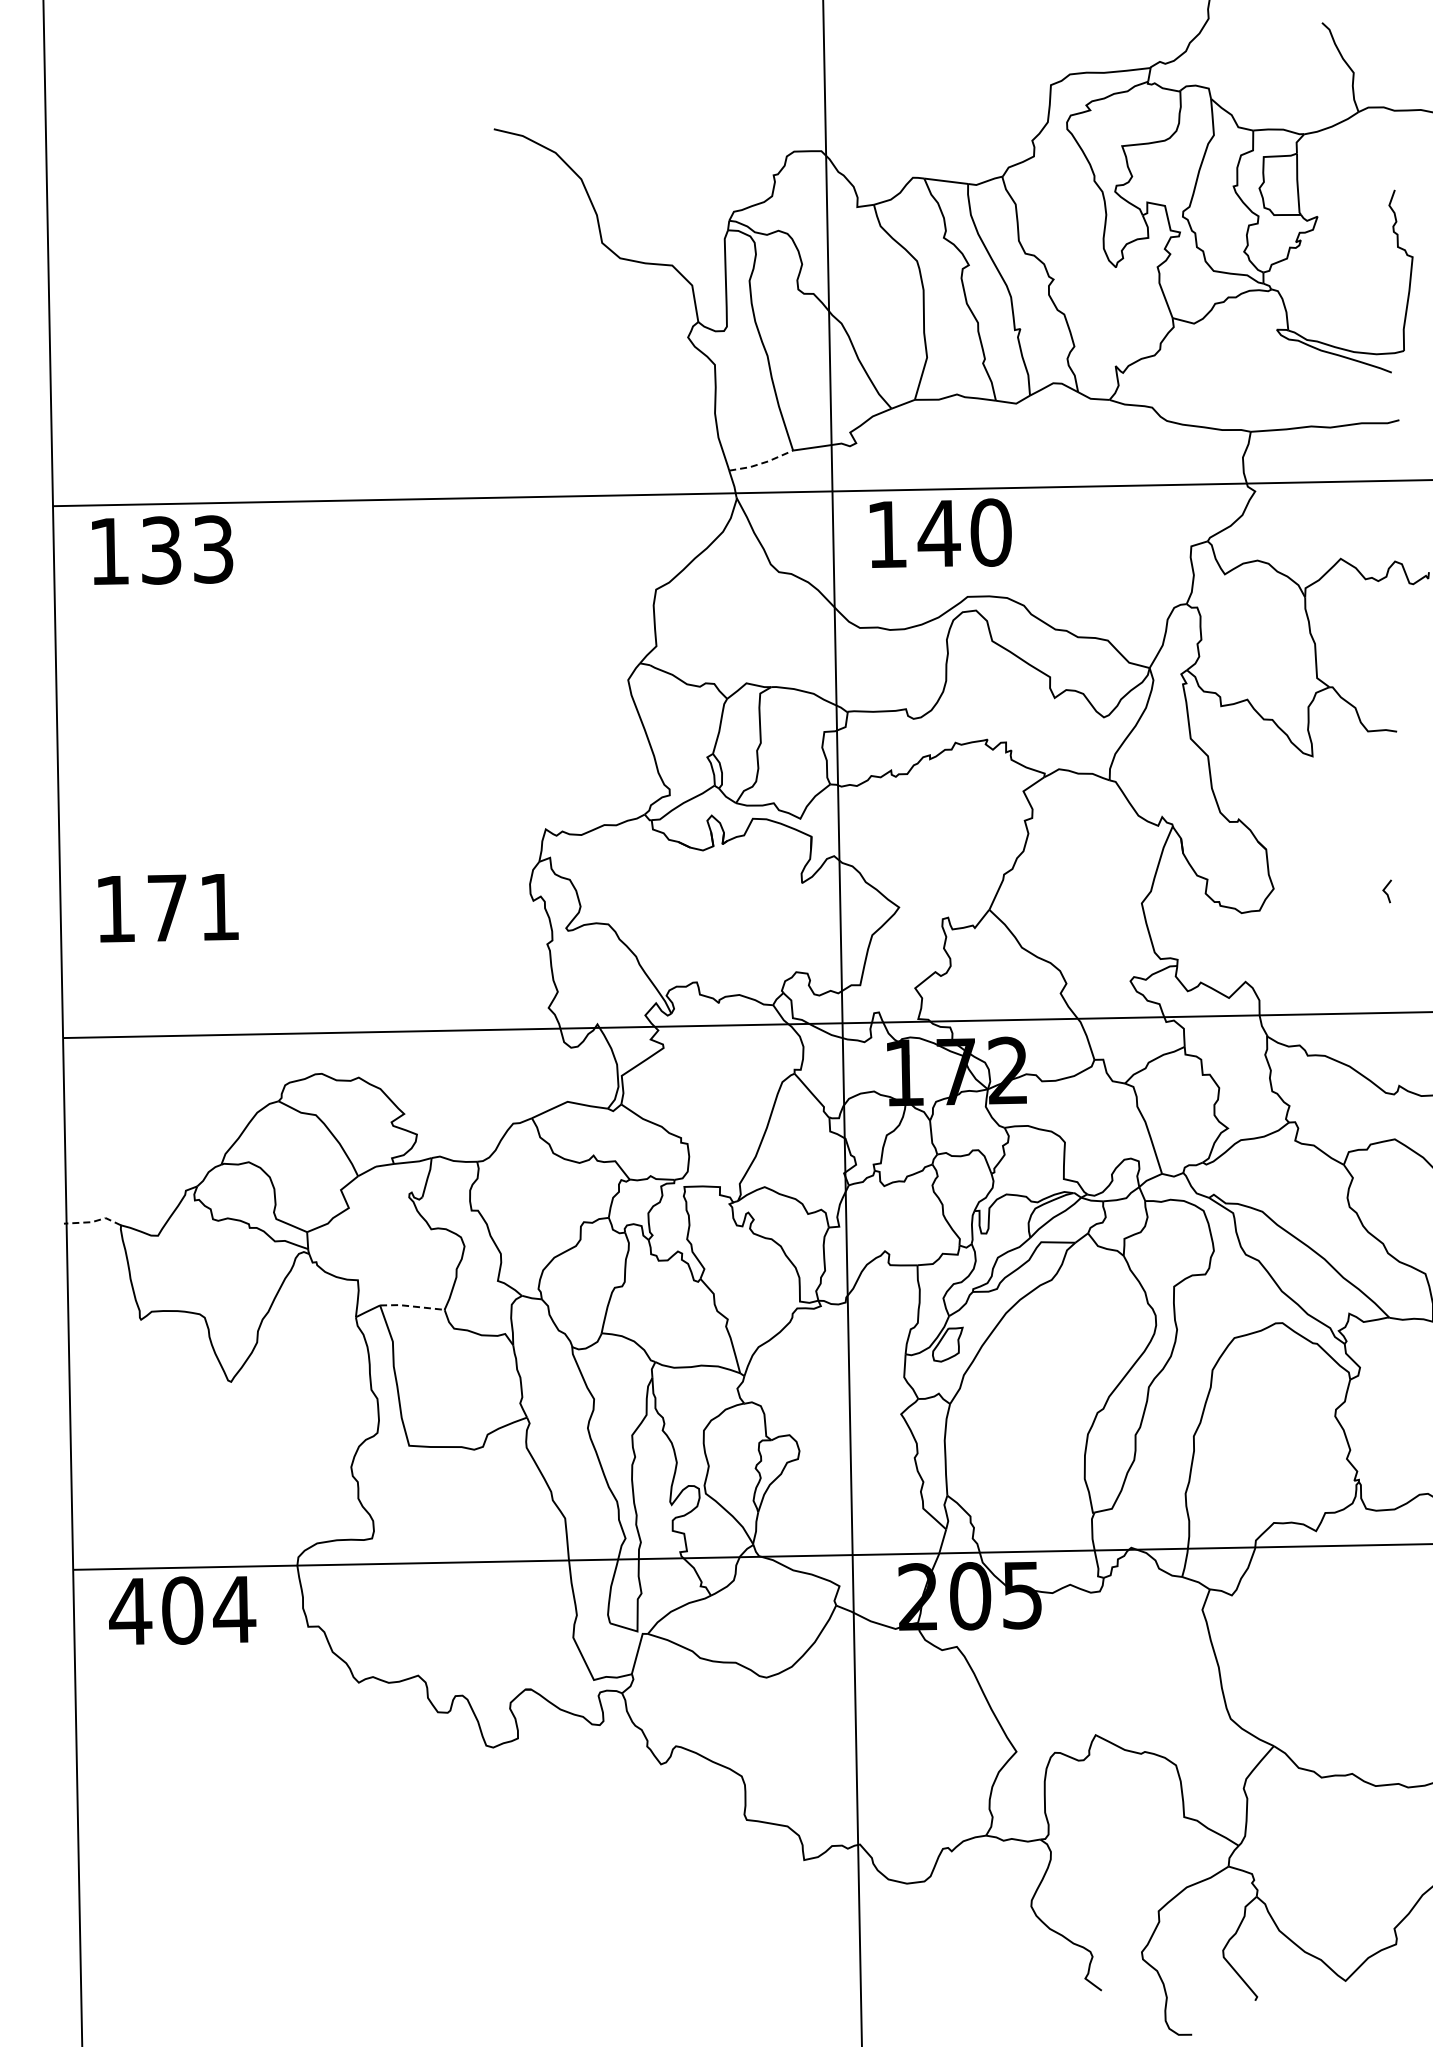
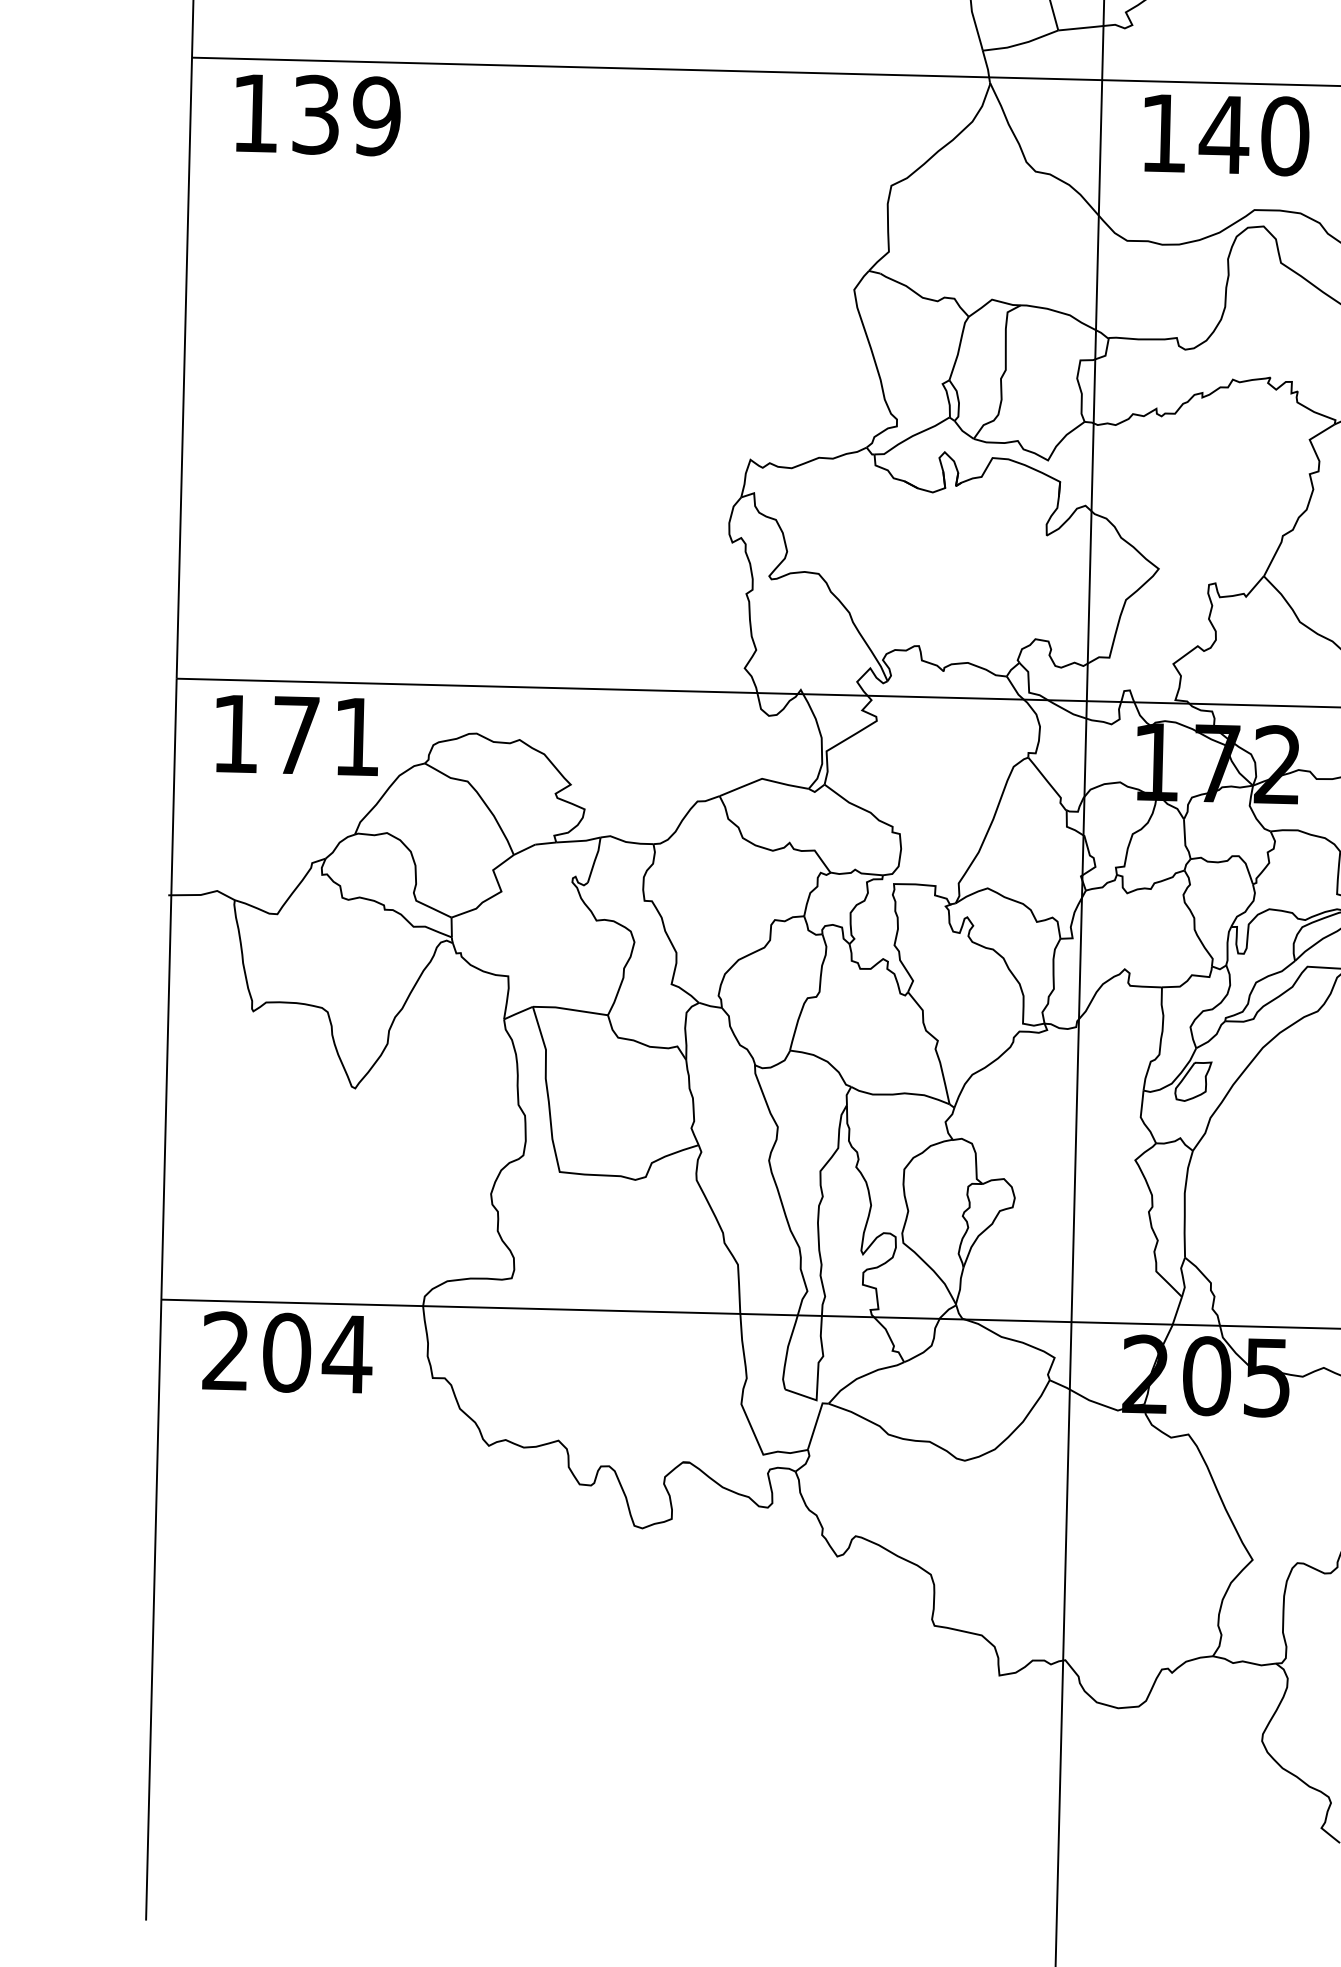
line: (762, 463) -> (1021, 44), dashed -> solid
text: (212, 549) -> (375, 116), 133 -> 139
text: (168, 908) -> (297, 735), moved
line: (93, 1221) -> (202, 894), dashed -> solid
line: (412, 1306) -> (570, 1009), dashed -> solid
text: (130, 1610) -> (226, 1350), 404 -> 204

